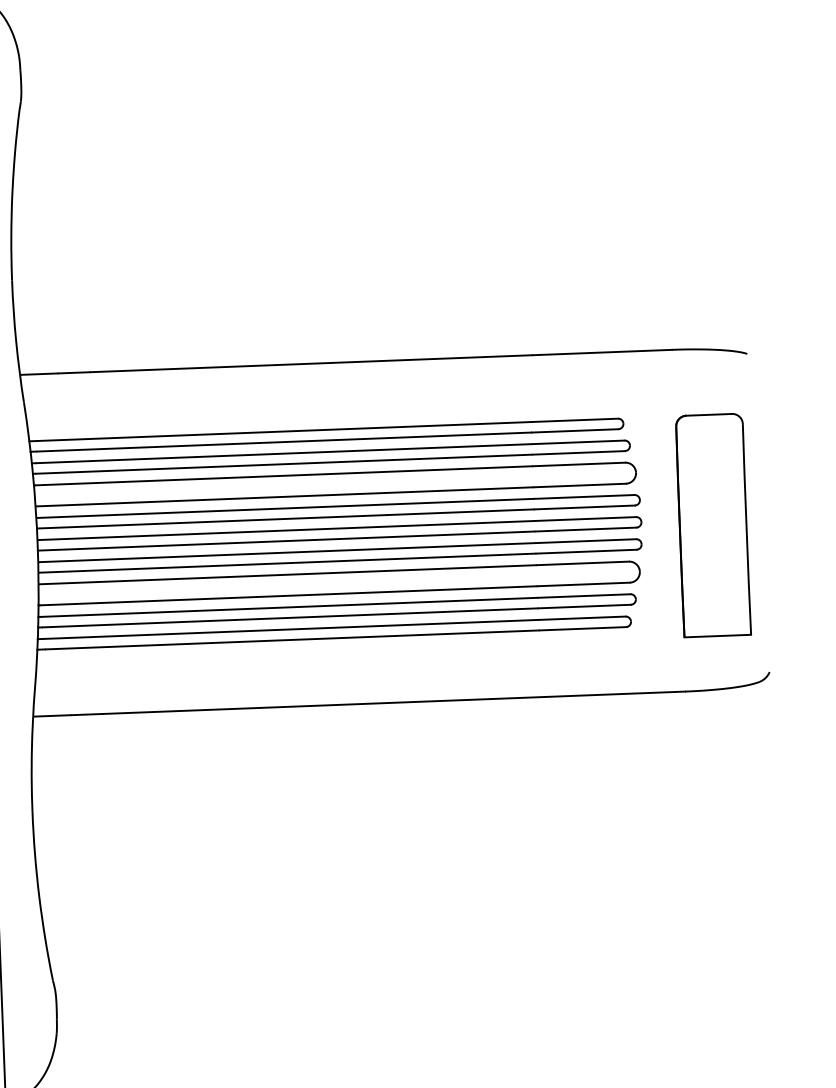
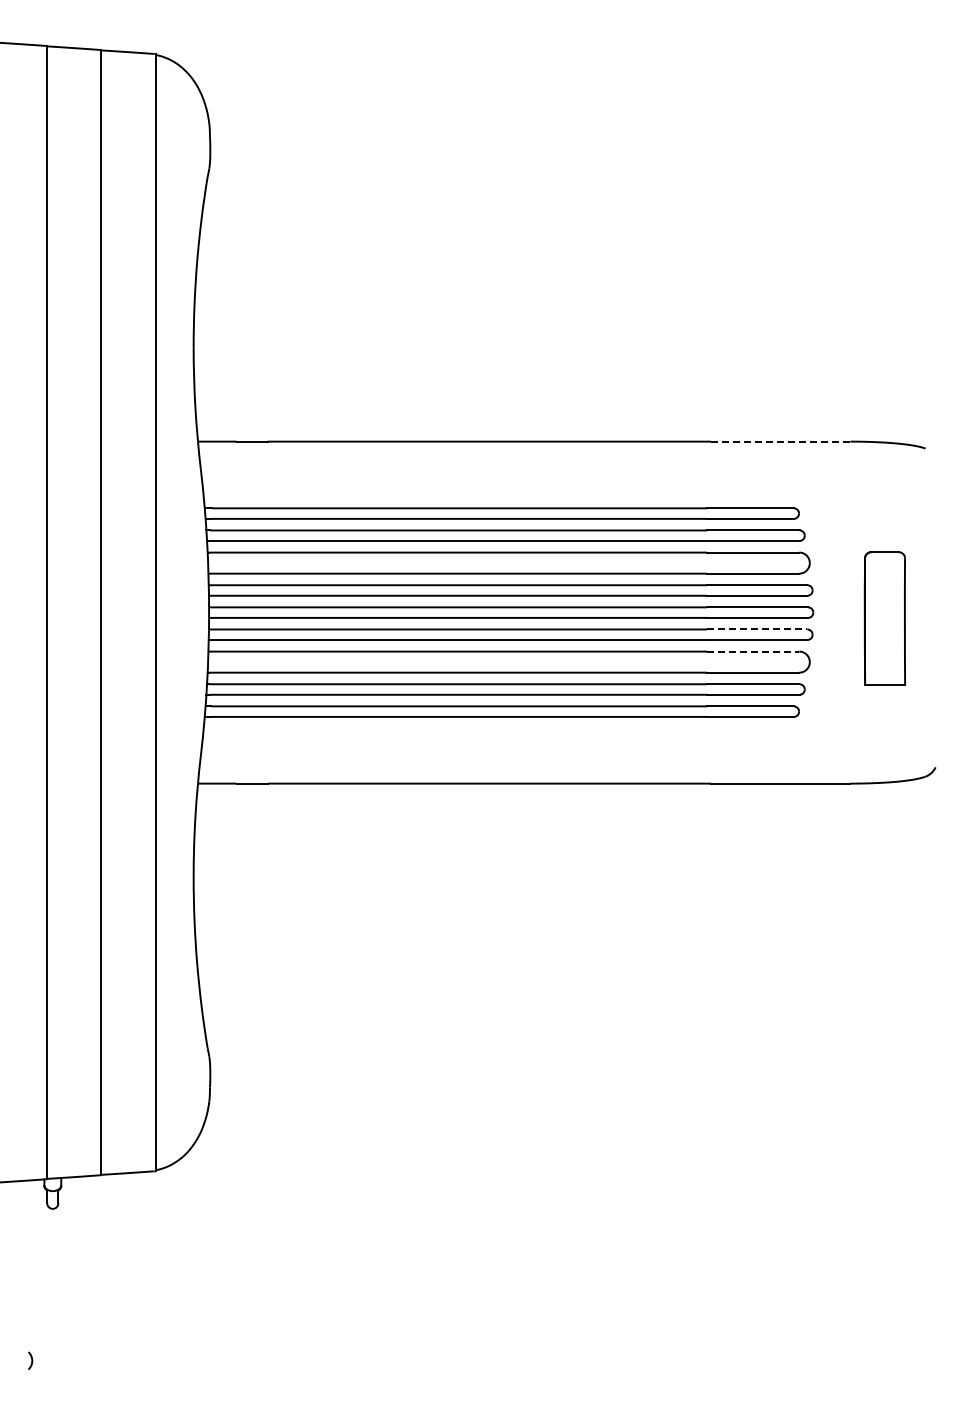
line: (602, 352) -> (780, 441), solid -> dashed
part: (712, 525) -> (884, 618), size x0.6
line: (586, 541) -> (757, 629), solid -> dashed
line: (583, 563) -> (753, 651), solid -> dashed

